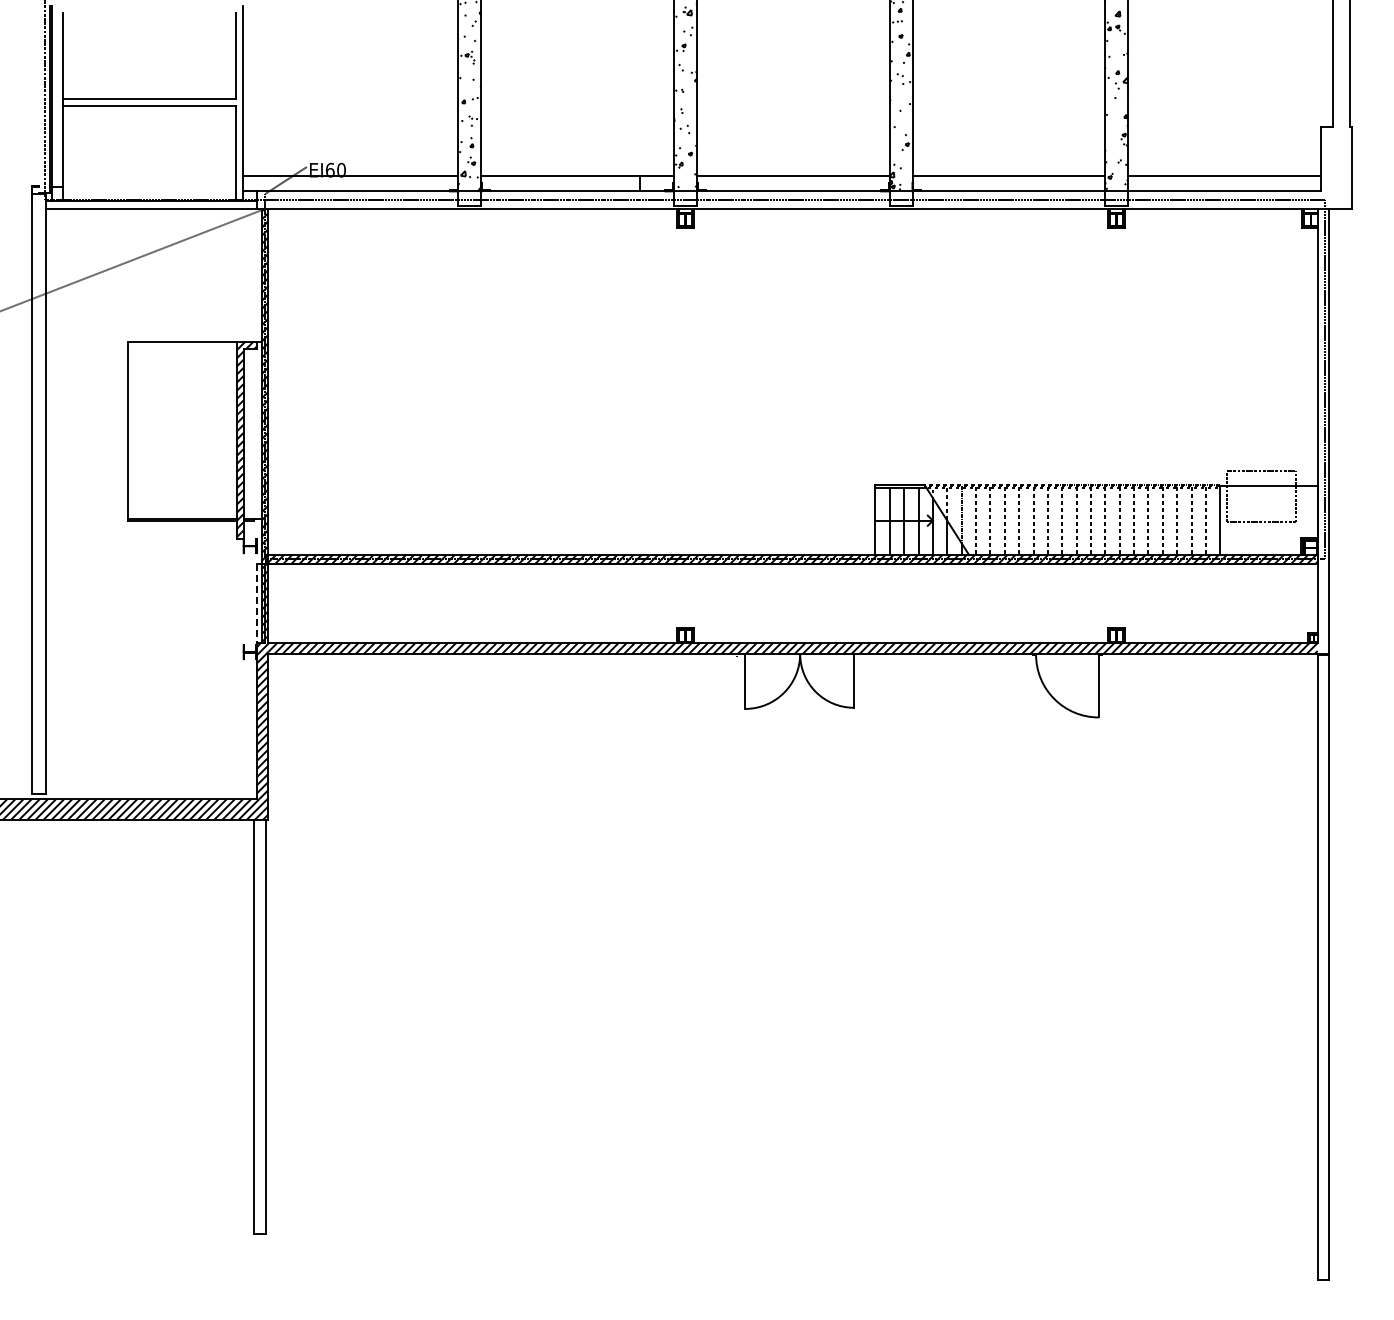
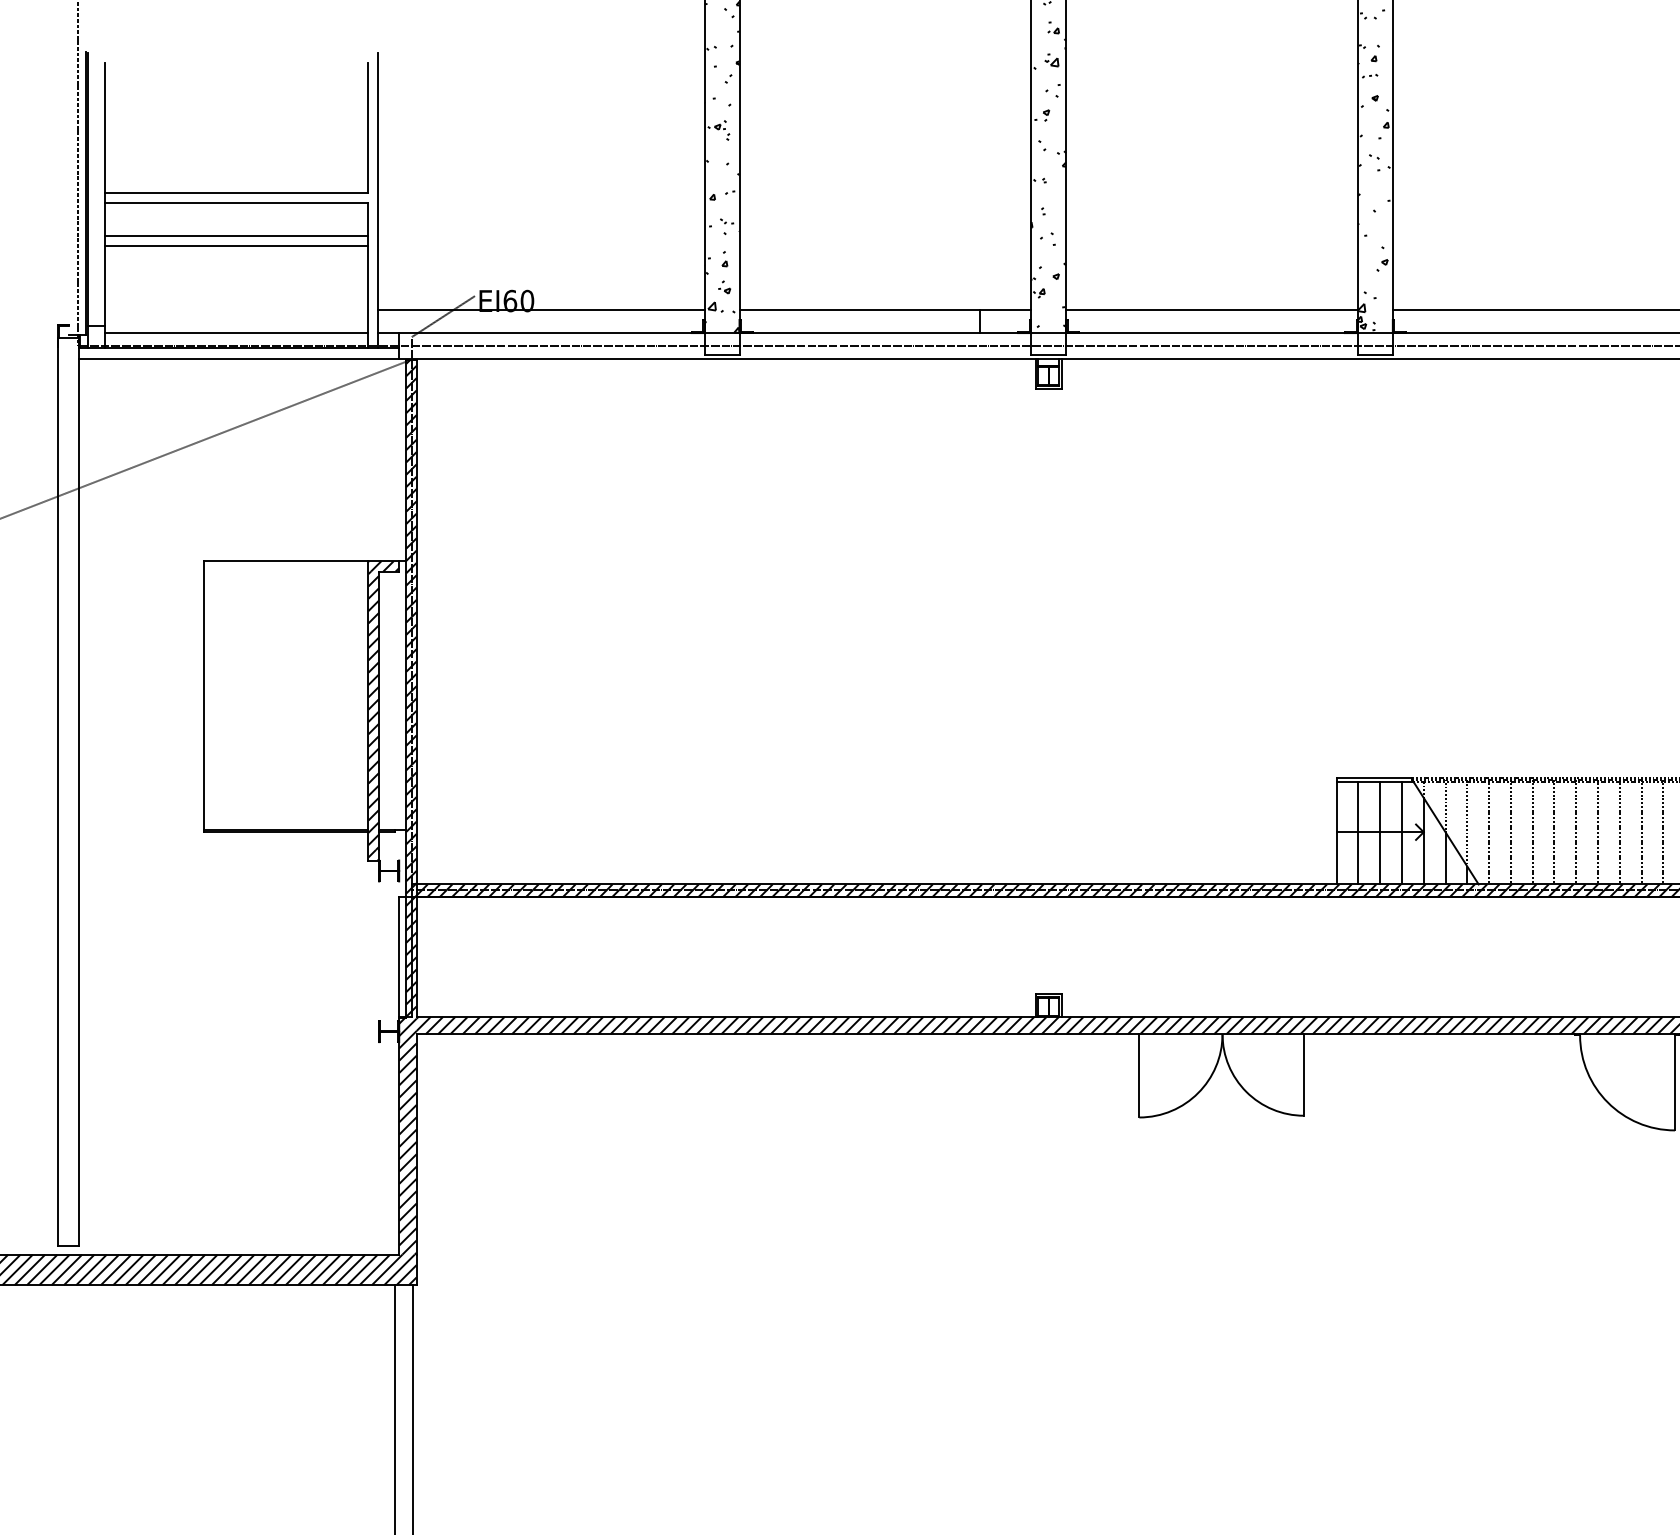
line: (149, 127) -> (236, 236), added
line: (149, 133) -> (236, 245), added
line: (149, 191) -> (236, 333), added
line: (256, 603) -> (398, 957), dashed -> solid

